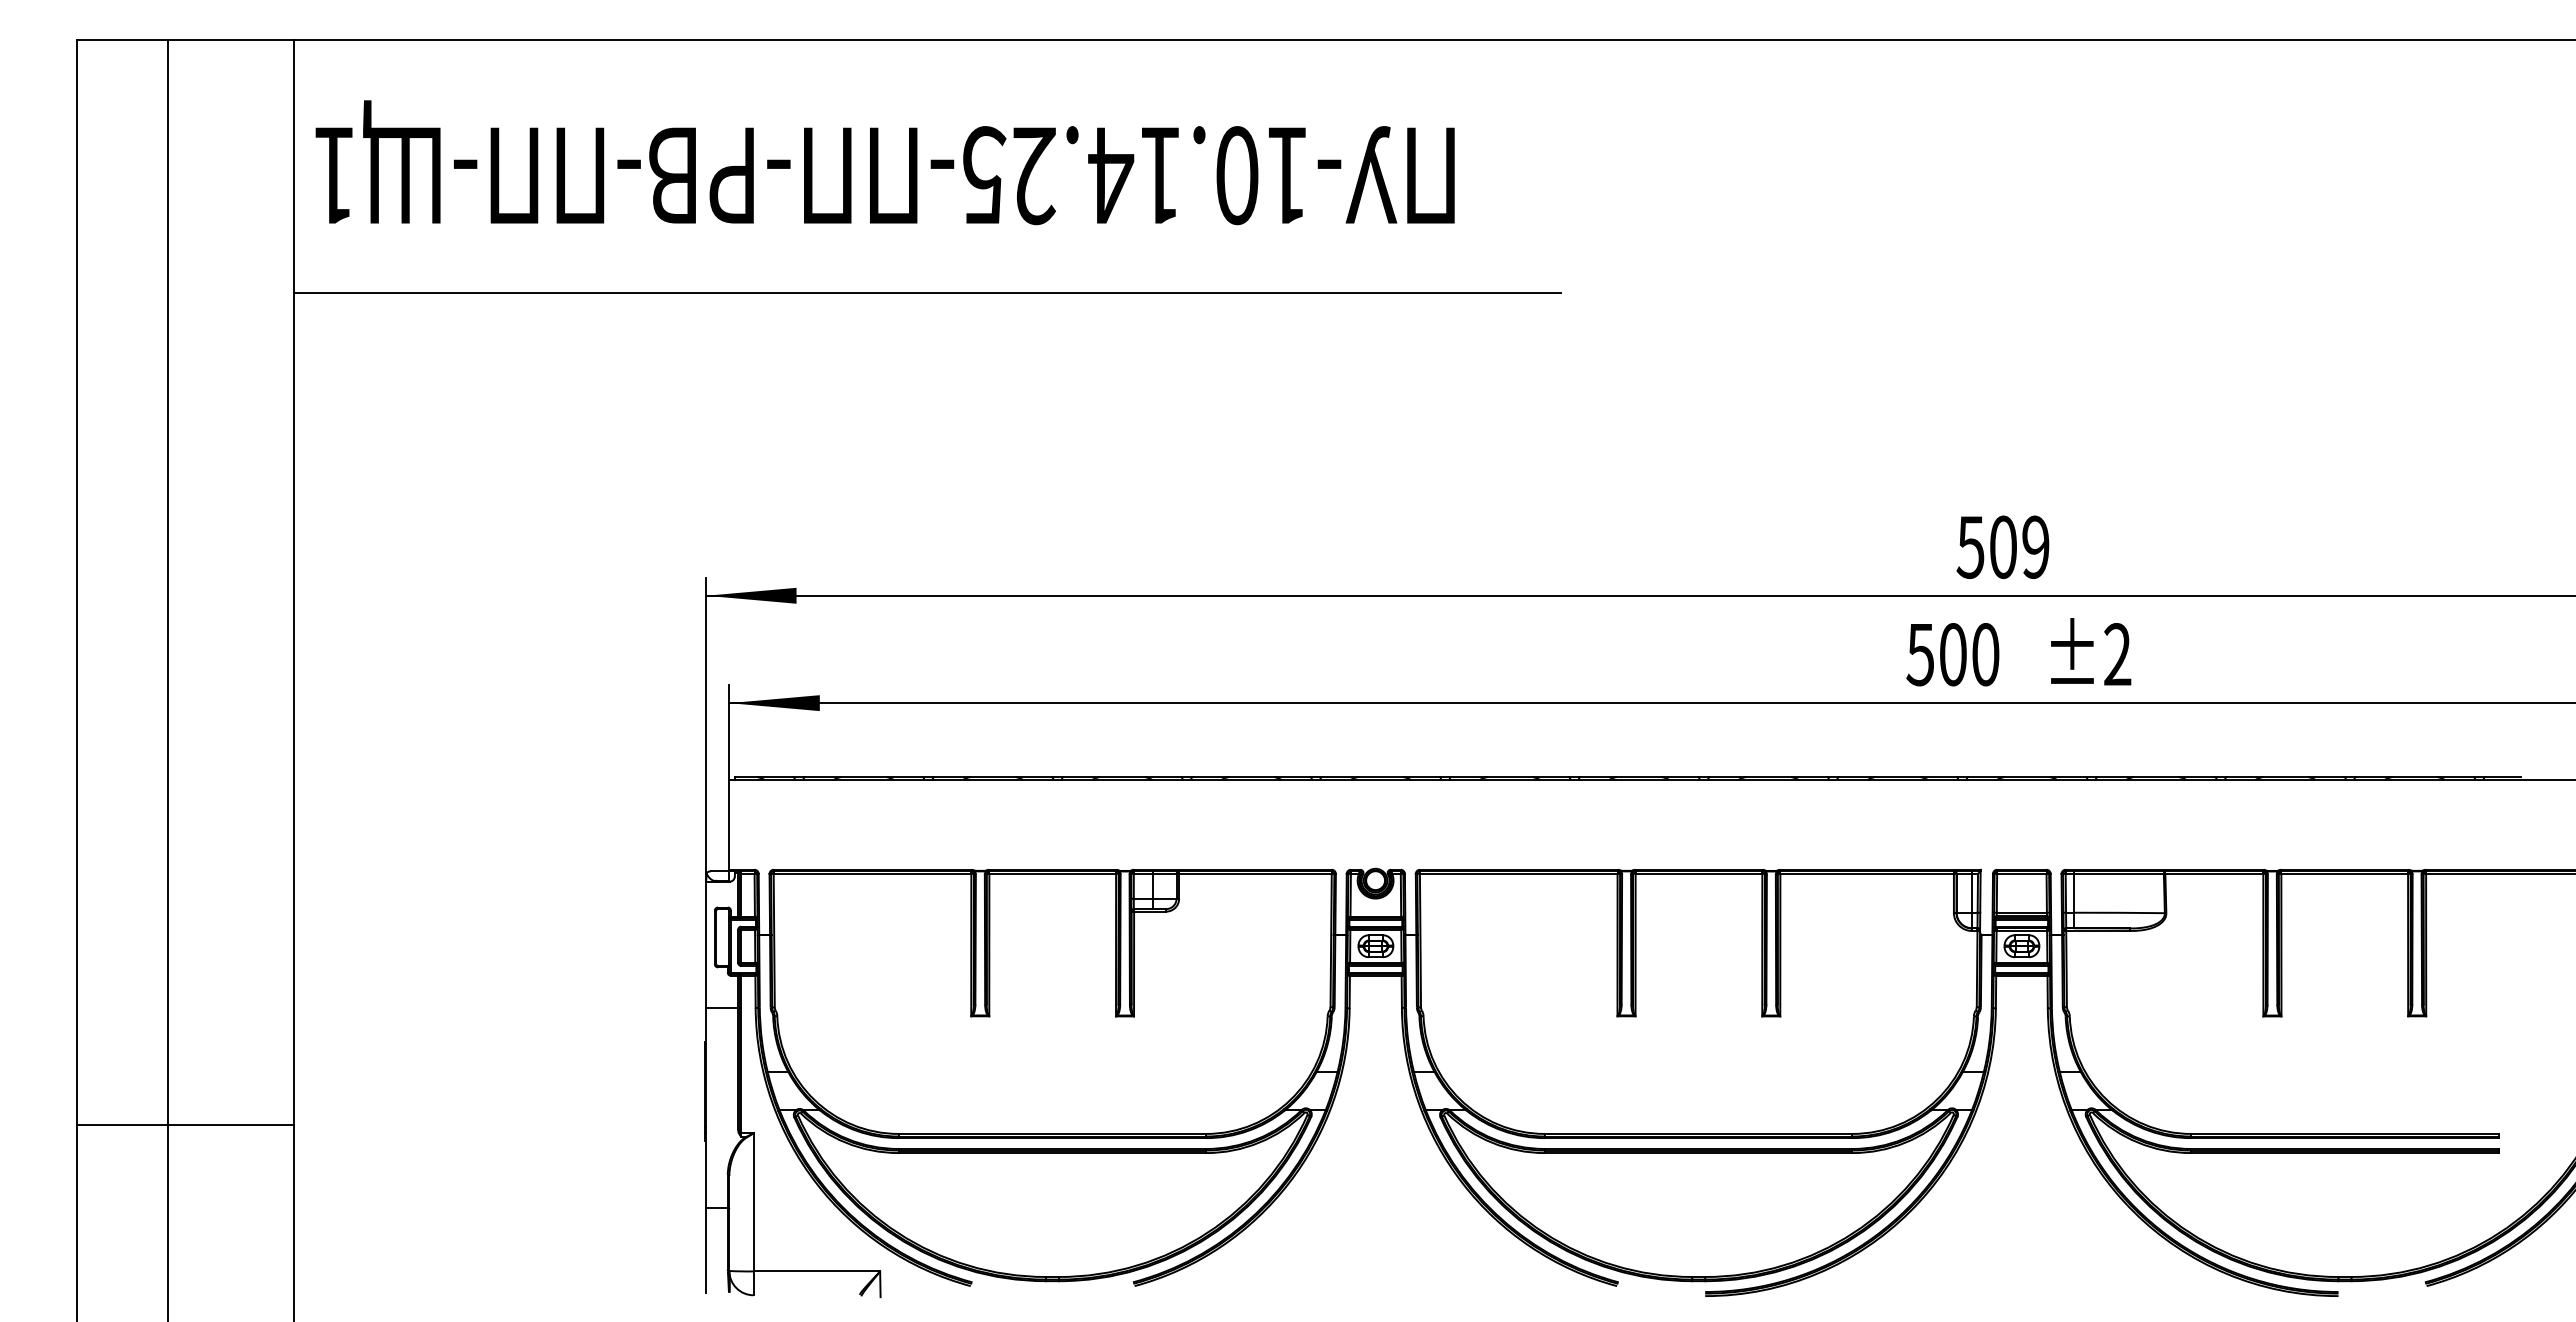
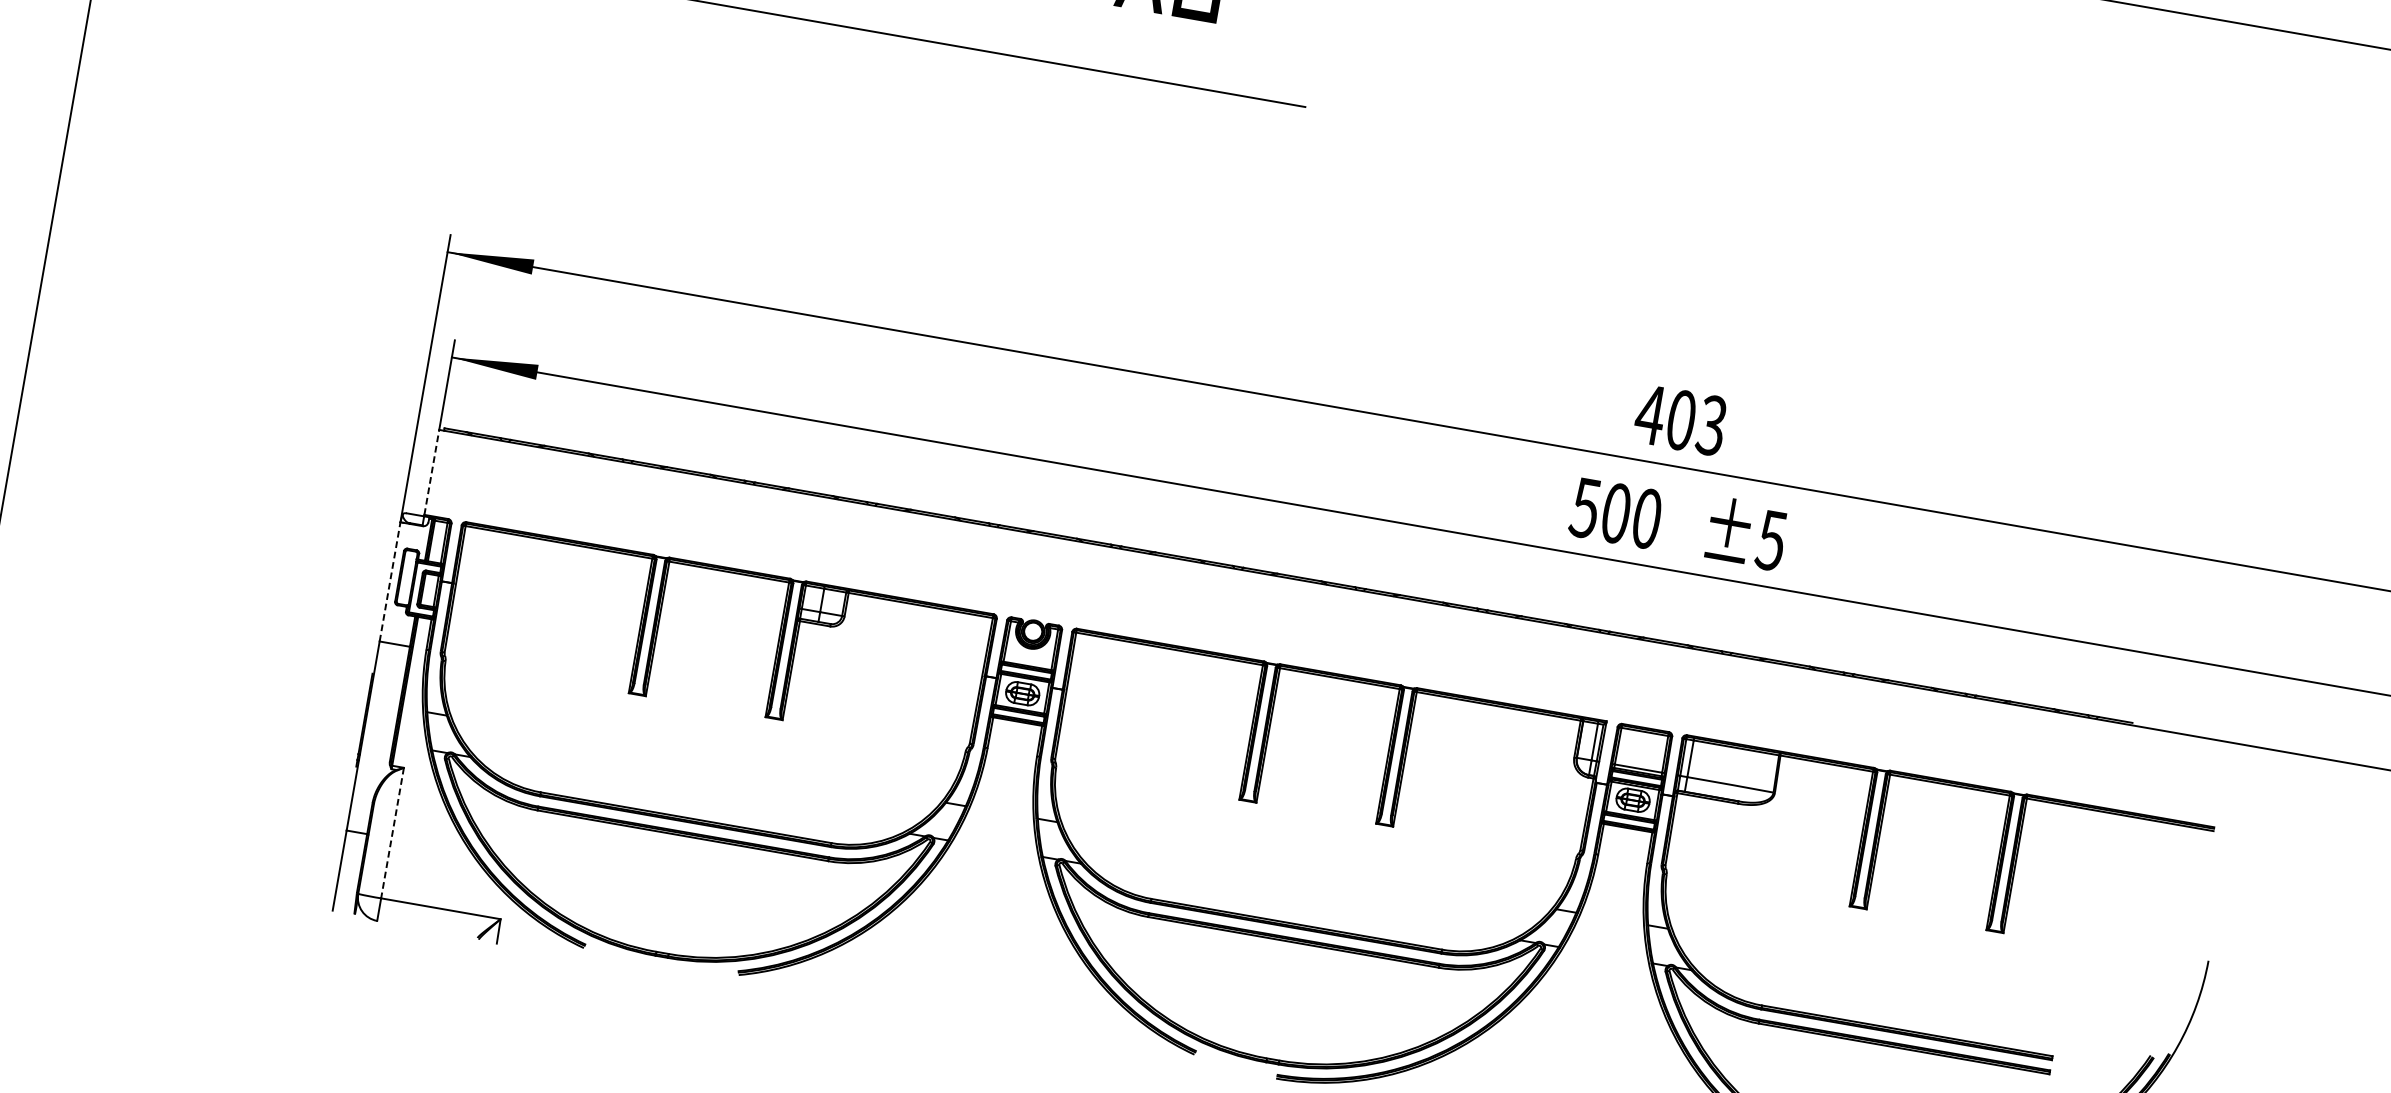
text: (2002, 547) -> (1680, 420), 509 -> 403
text: (2117, 654) -> (1771, 540), ±2 -> ±5
line: (729, 824) -> (432, 472), solid -> dashed
line: (706, 944) -> (390, 581), solid -> dashed
line: (753, 1202) -> (392, 833), solid -> dashed

